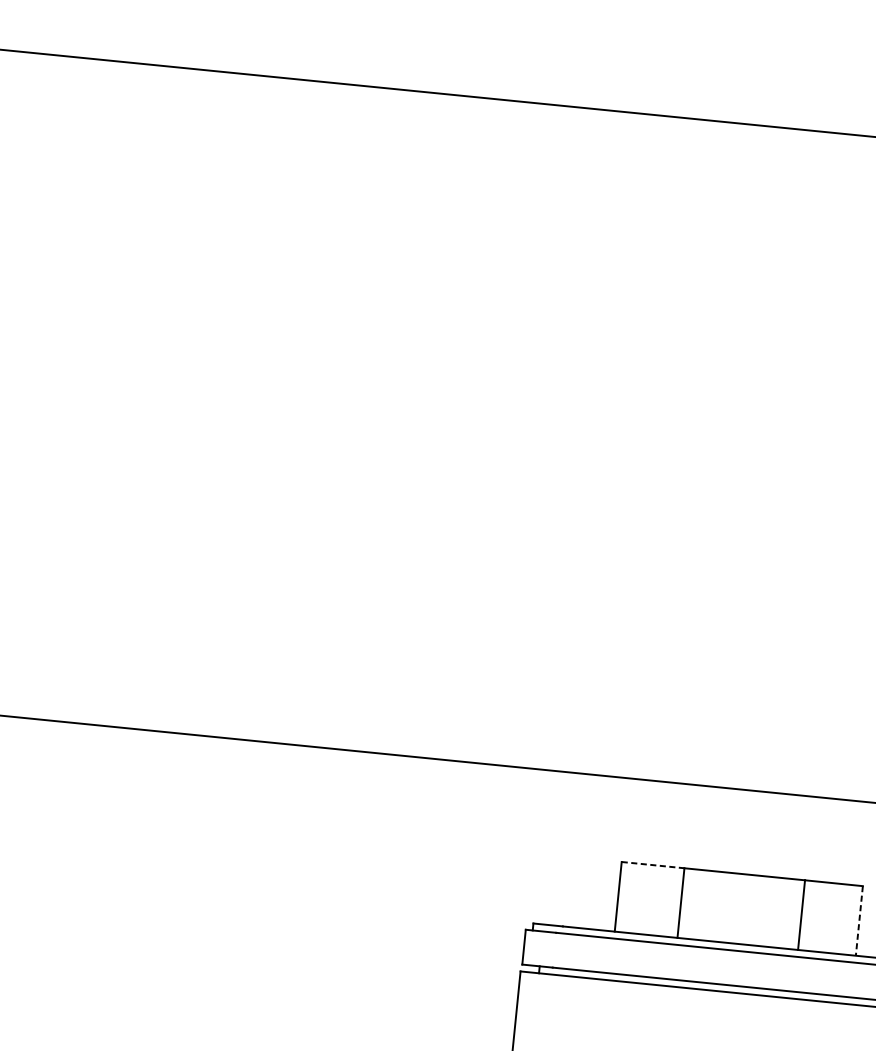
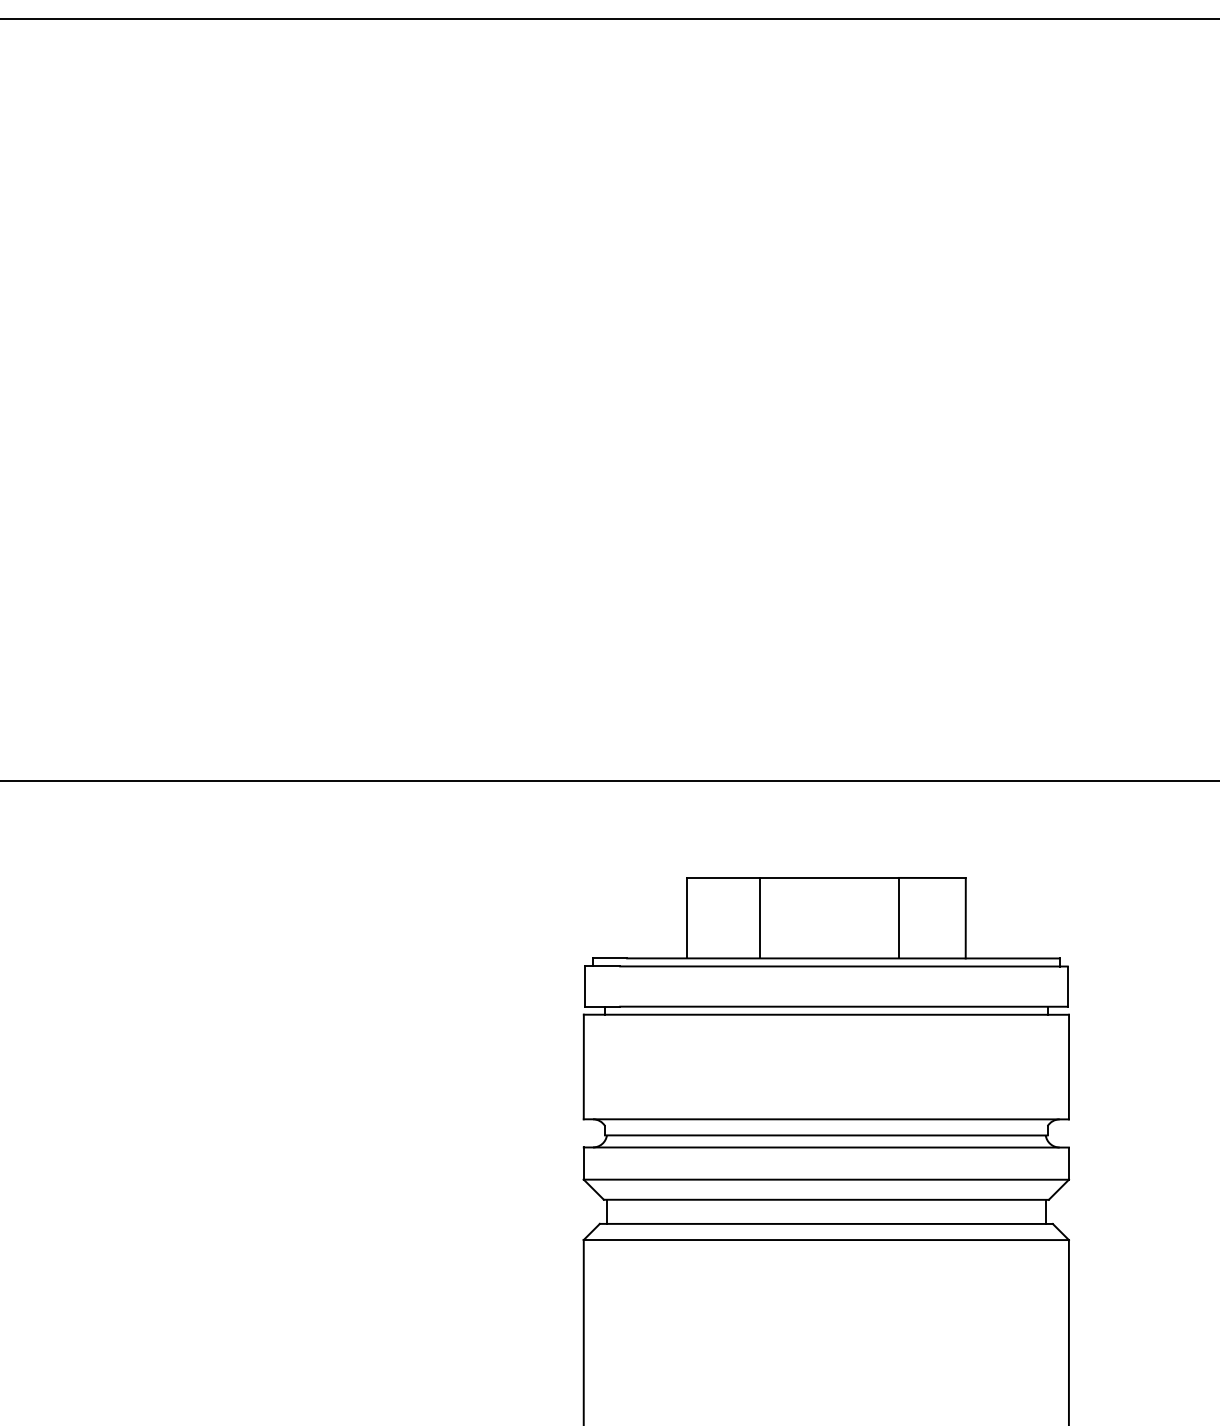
line: (653, 864) -> (723, 877), dashed -> solid
line: (859, 921) -> (965, 918), dashed -> solid

